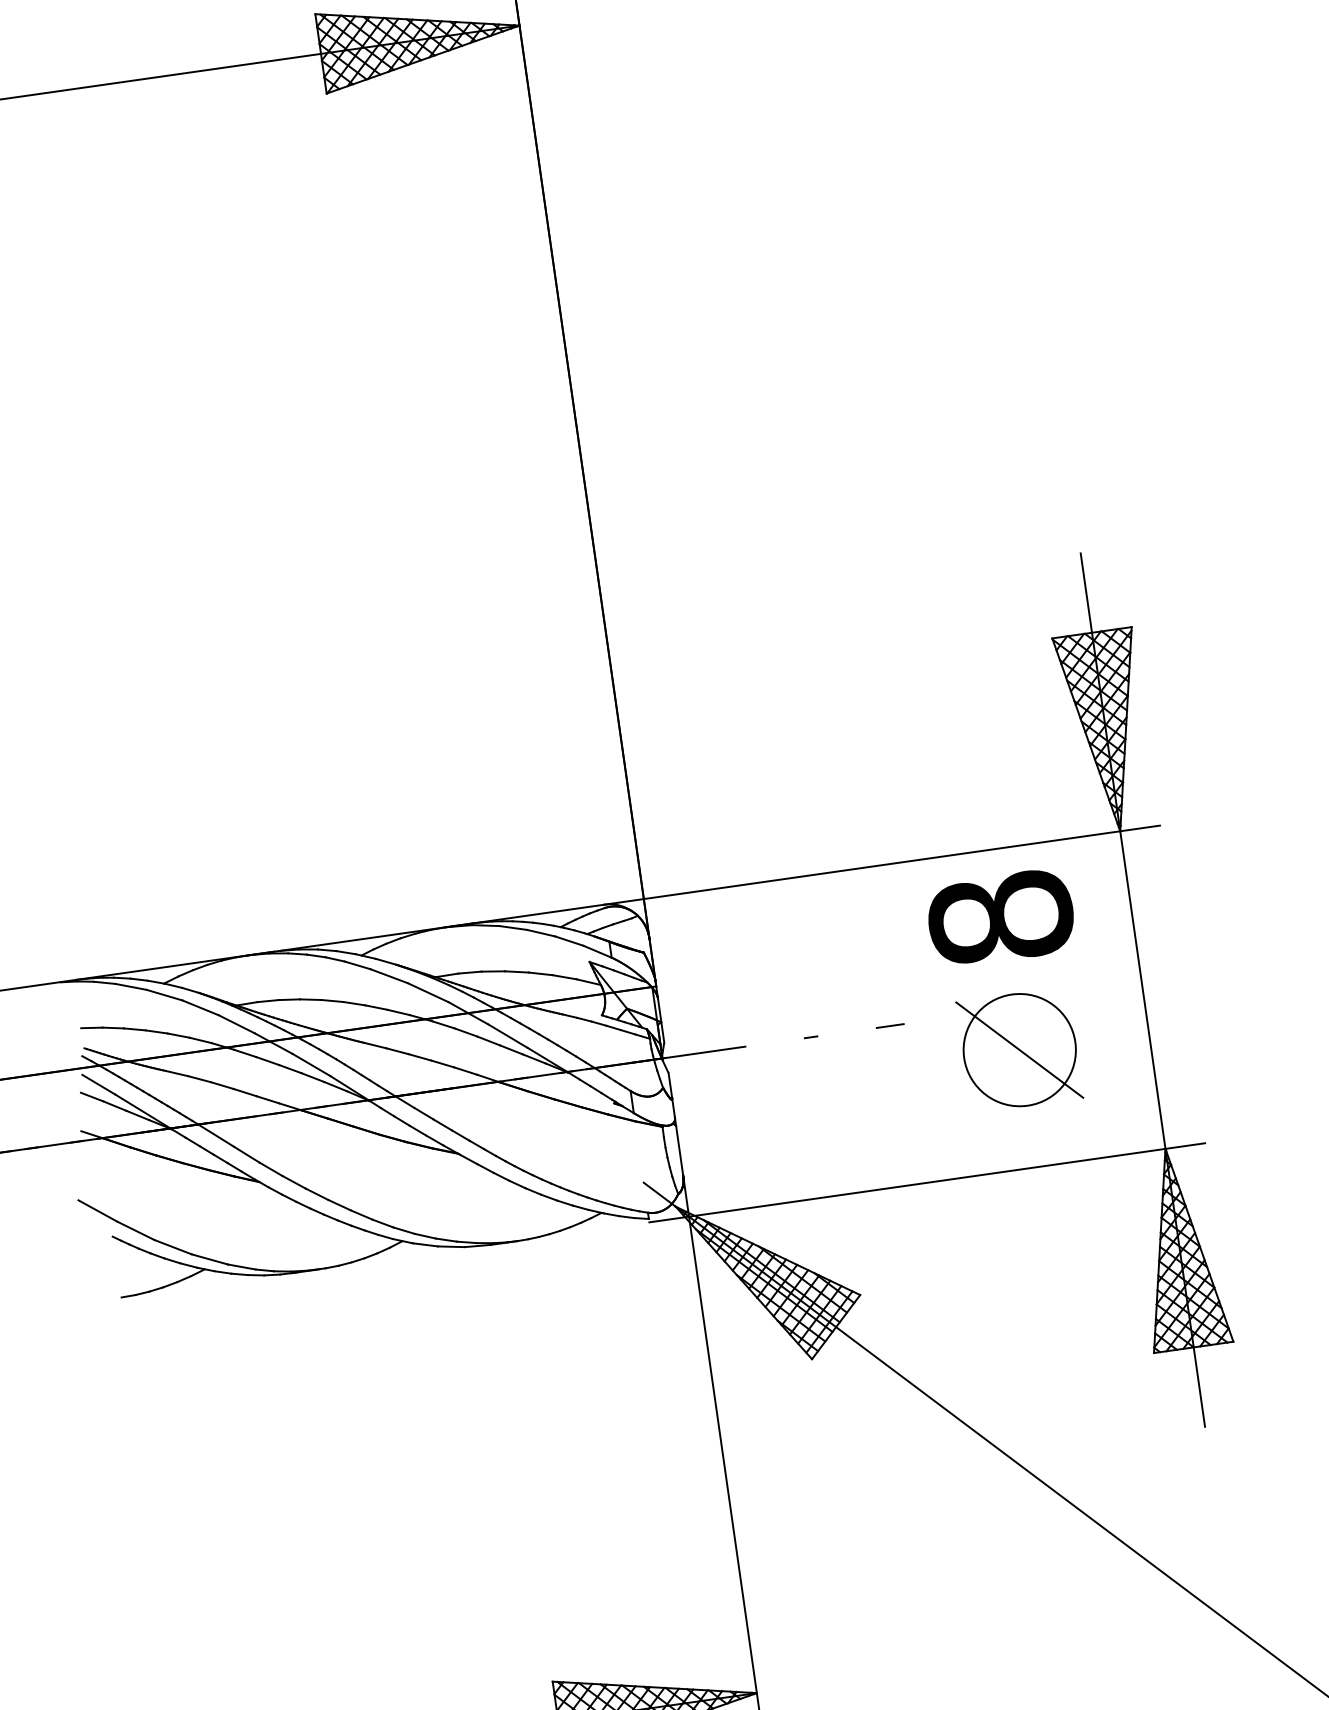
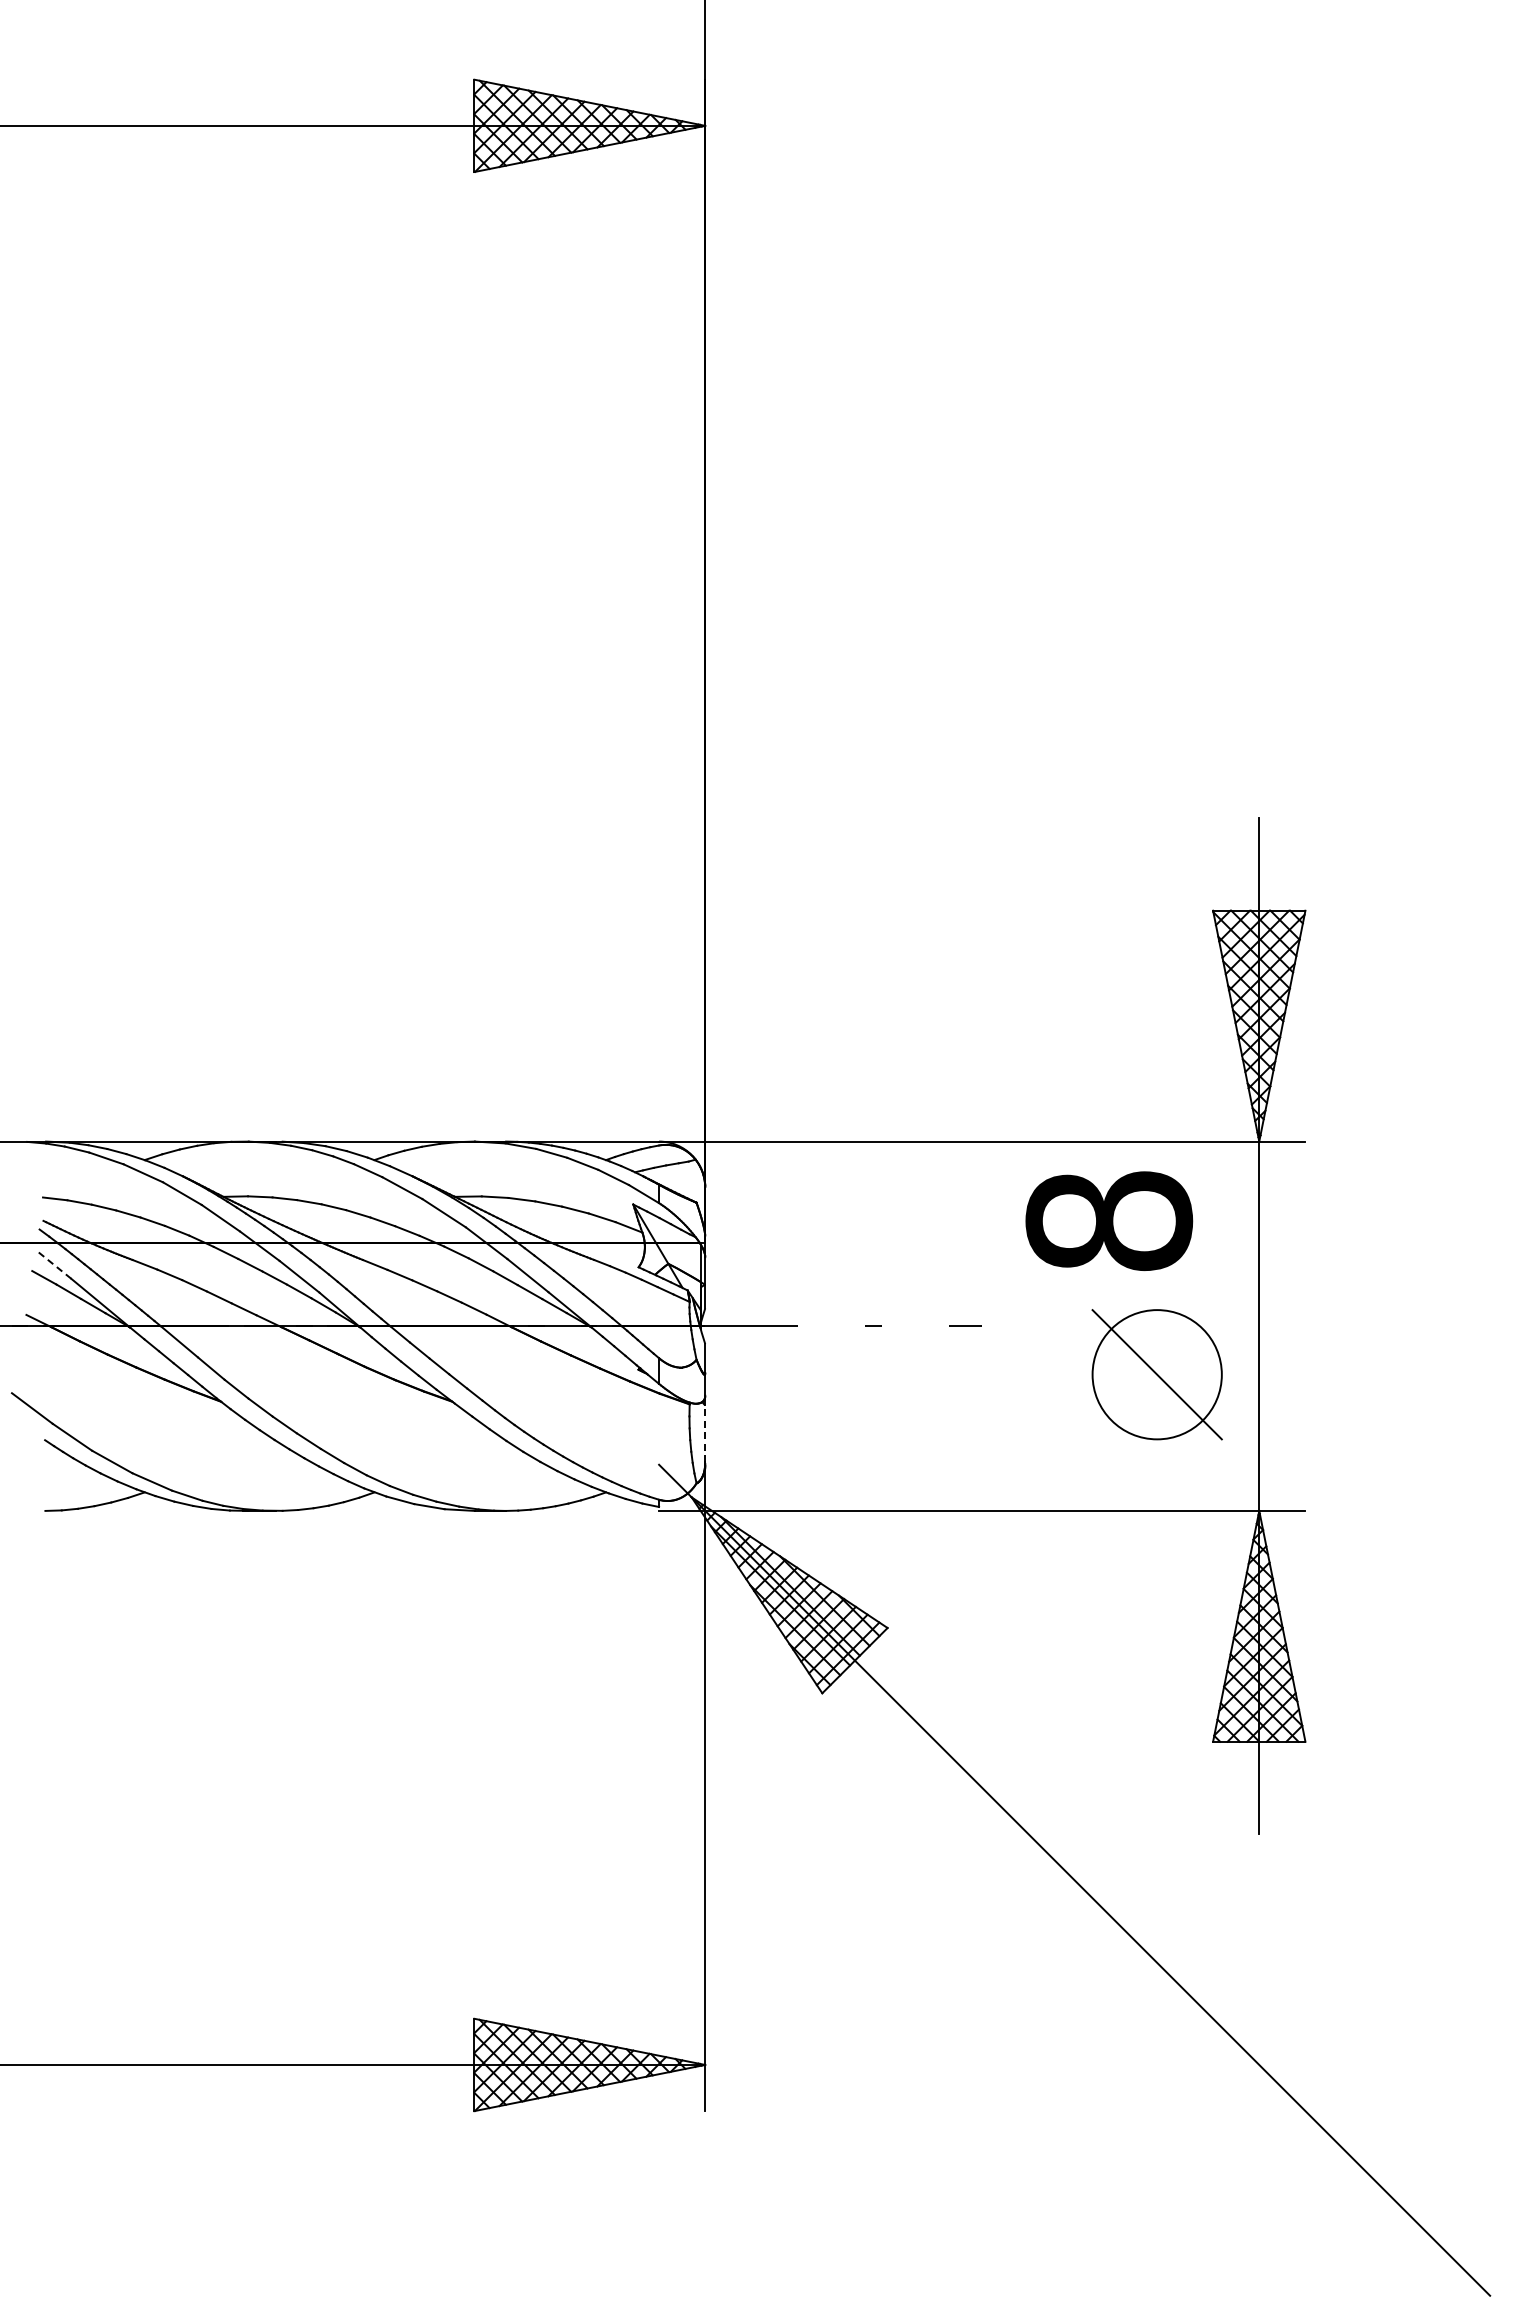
part: (1019, 1050) -> (1156, 1374), moved
line: (98, 1084) -> (53, 1264), solid -> dashed
line: (679, 1150) -> (705, 1433), solid -> dashed

